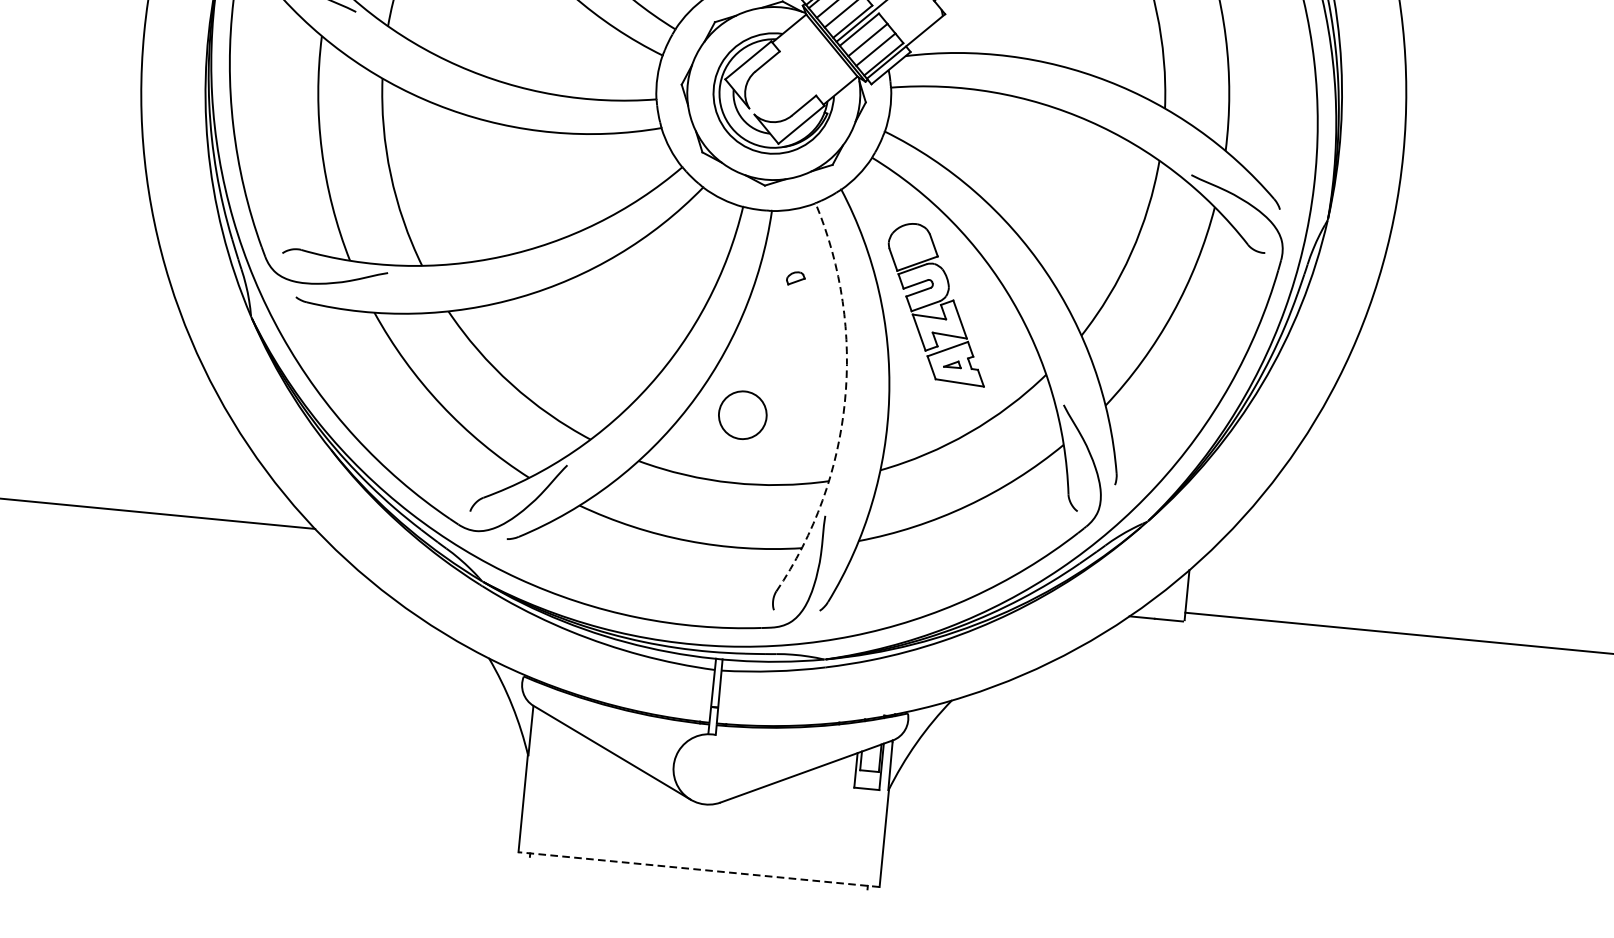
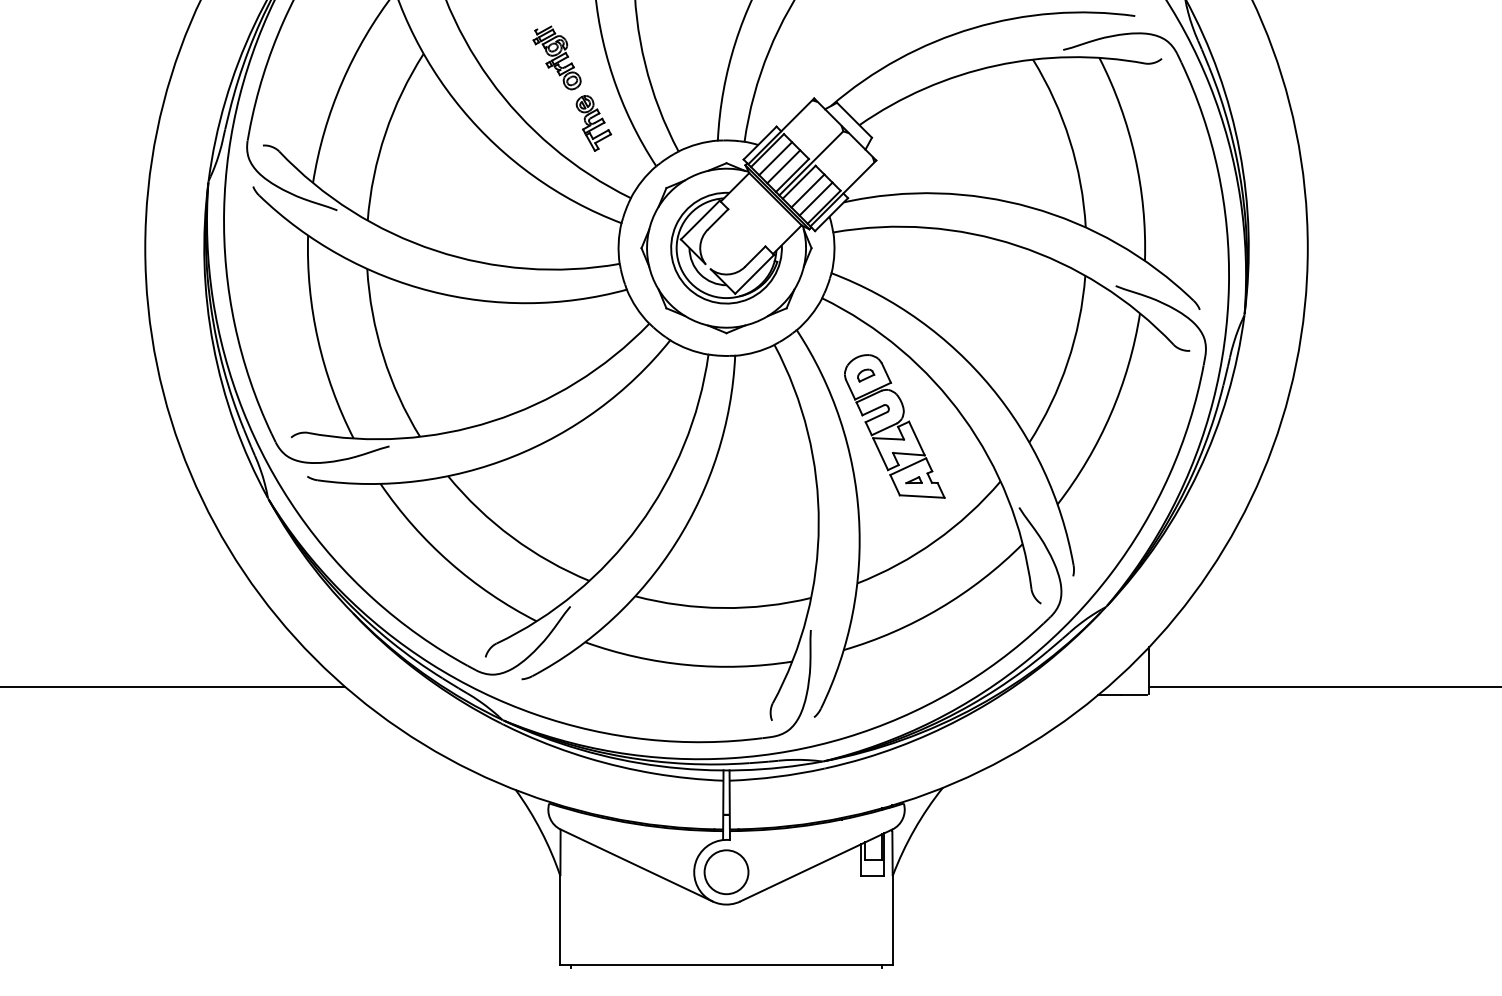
part: (796, 278) -> (866, 375), moved
arc: (844, 402) -> (818, 524), dashed -> solid
circle: (742, 415) -> (726, 872), moved
line: (699, 869) -> (726, 964), dashed -> solid

